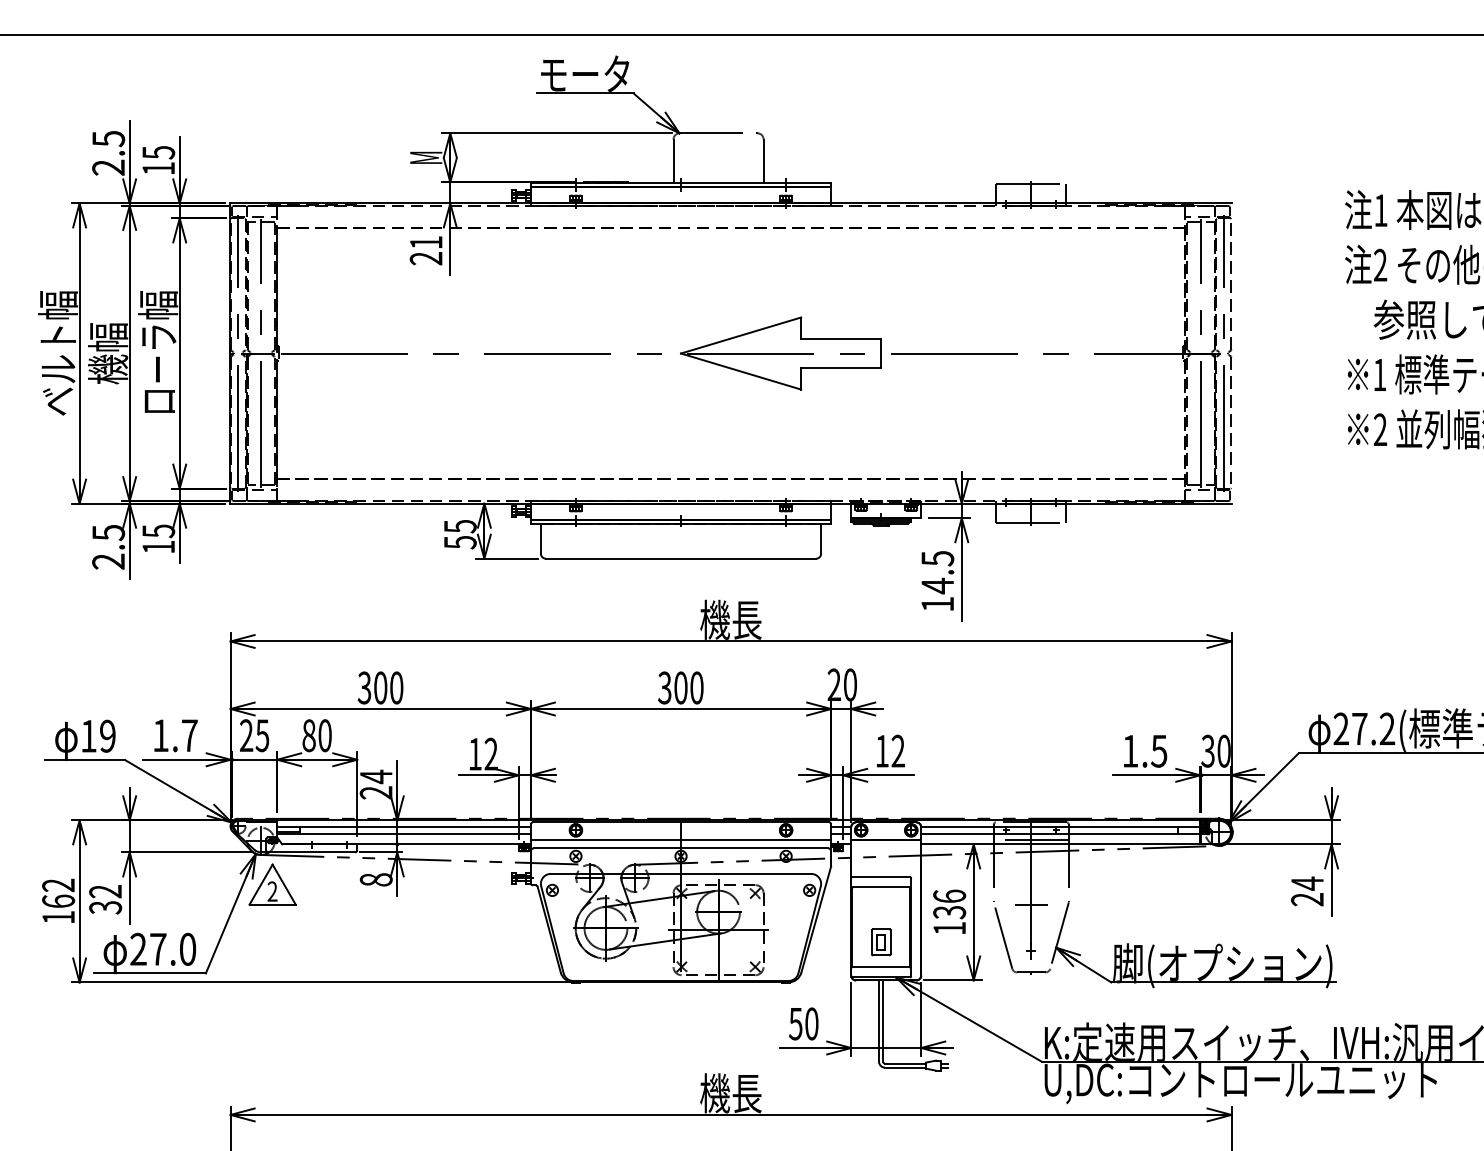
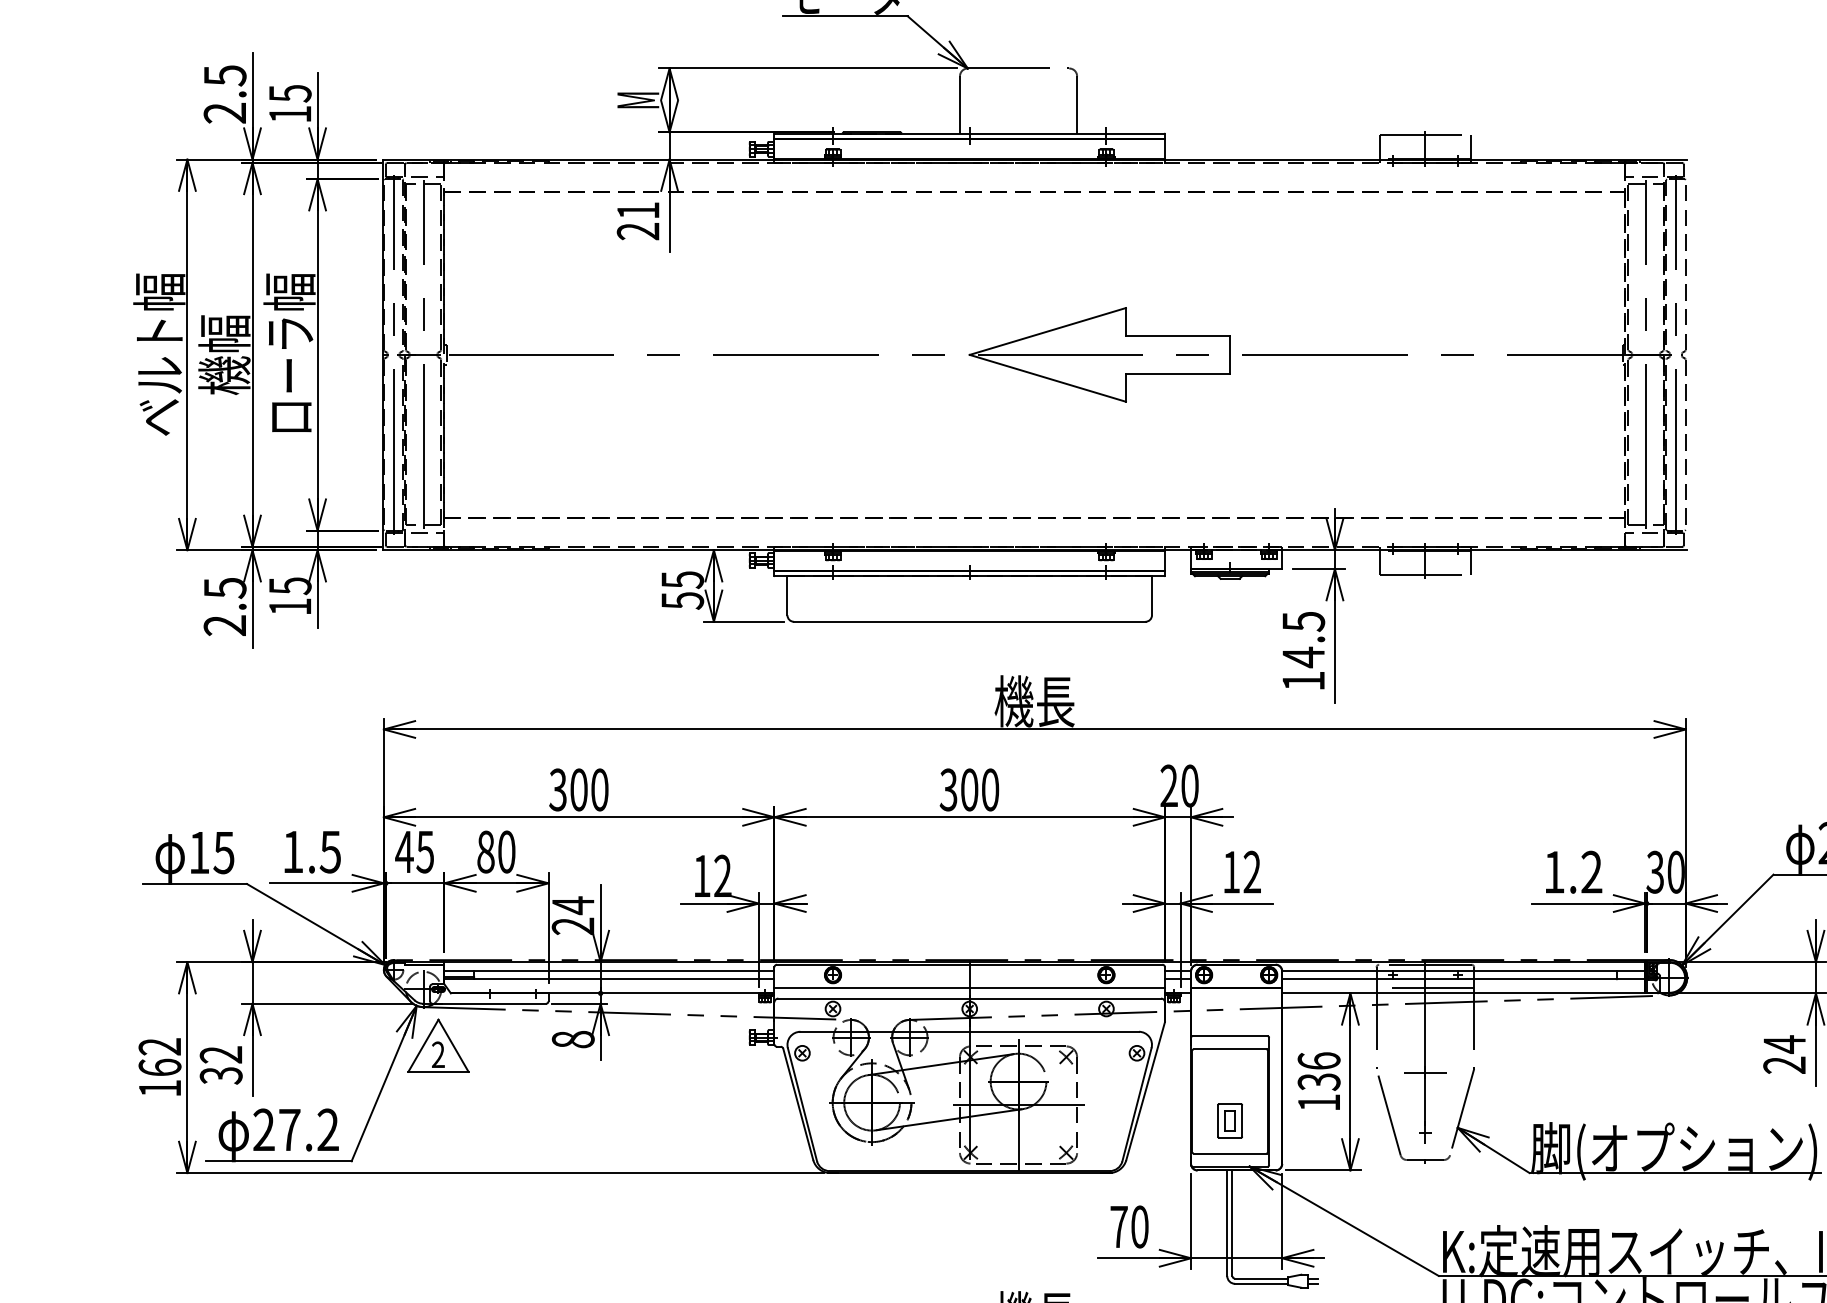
text: (107, 735) -> (223, 851), 19 -> 15
text: (189, 735) -> (330, 851), 1.7 -> 1.5
text: (246, 735) -> (404, 851), 25 -> 45
text: (1159, 750) -> (1592, 871), 1.5 -> 1.2
text: (187, 948) -> (327, 1128), 27.0 -> 27.2
text: (795, 1024) -> (1118, 1227), 50 -> 70

